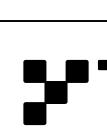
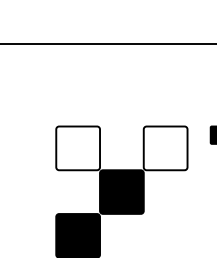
fill: (34, 70) -> (77, 146), removed
fill: (76, 70) -> (164, 146), removed

